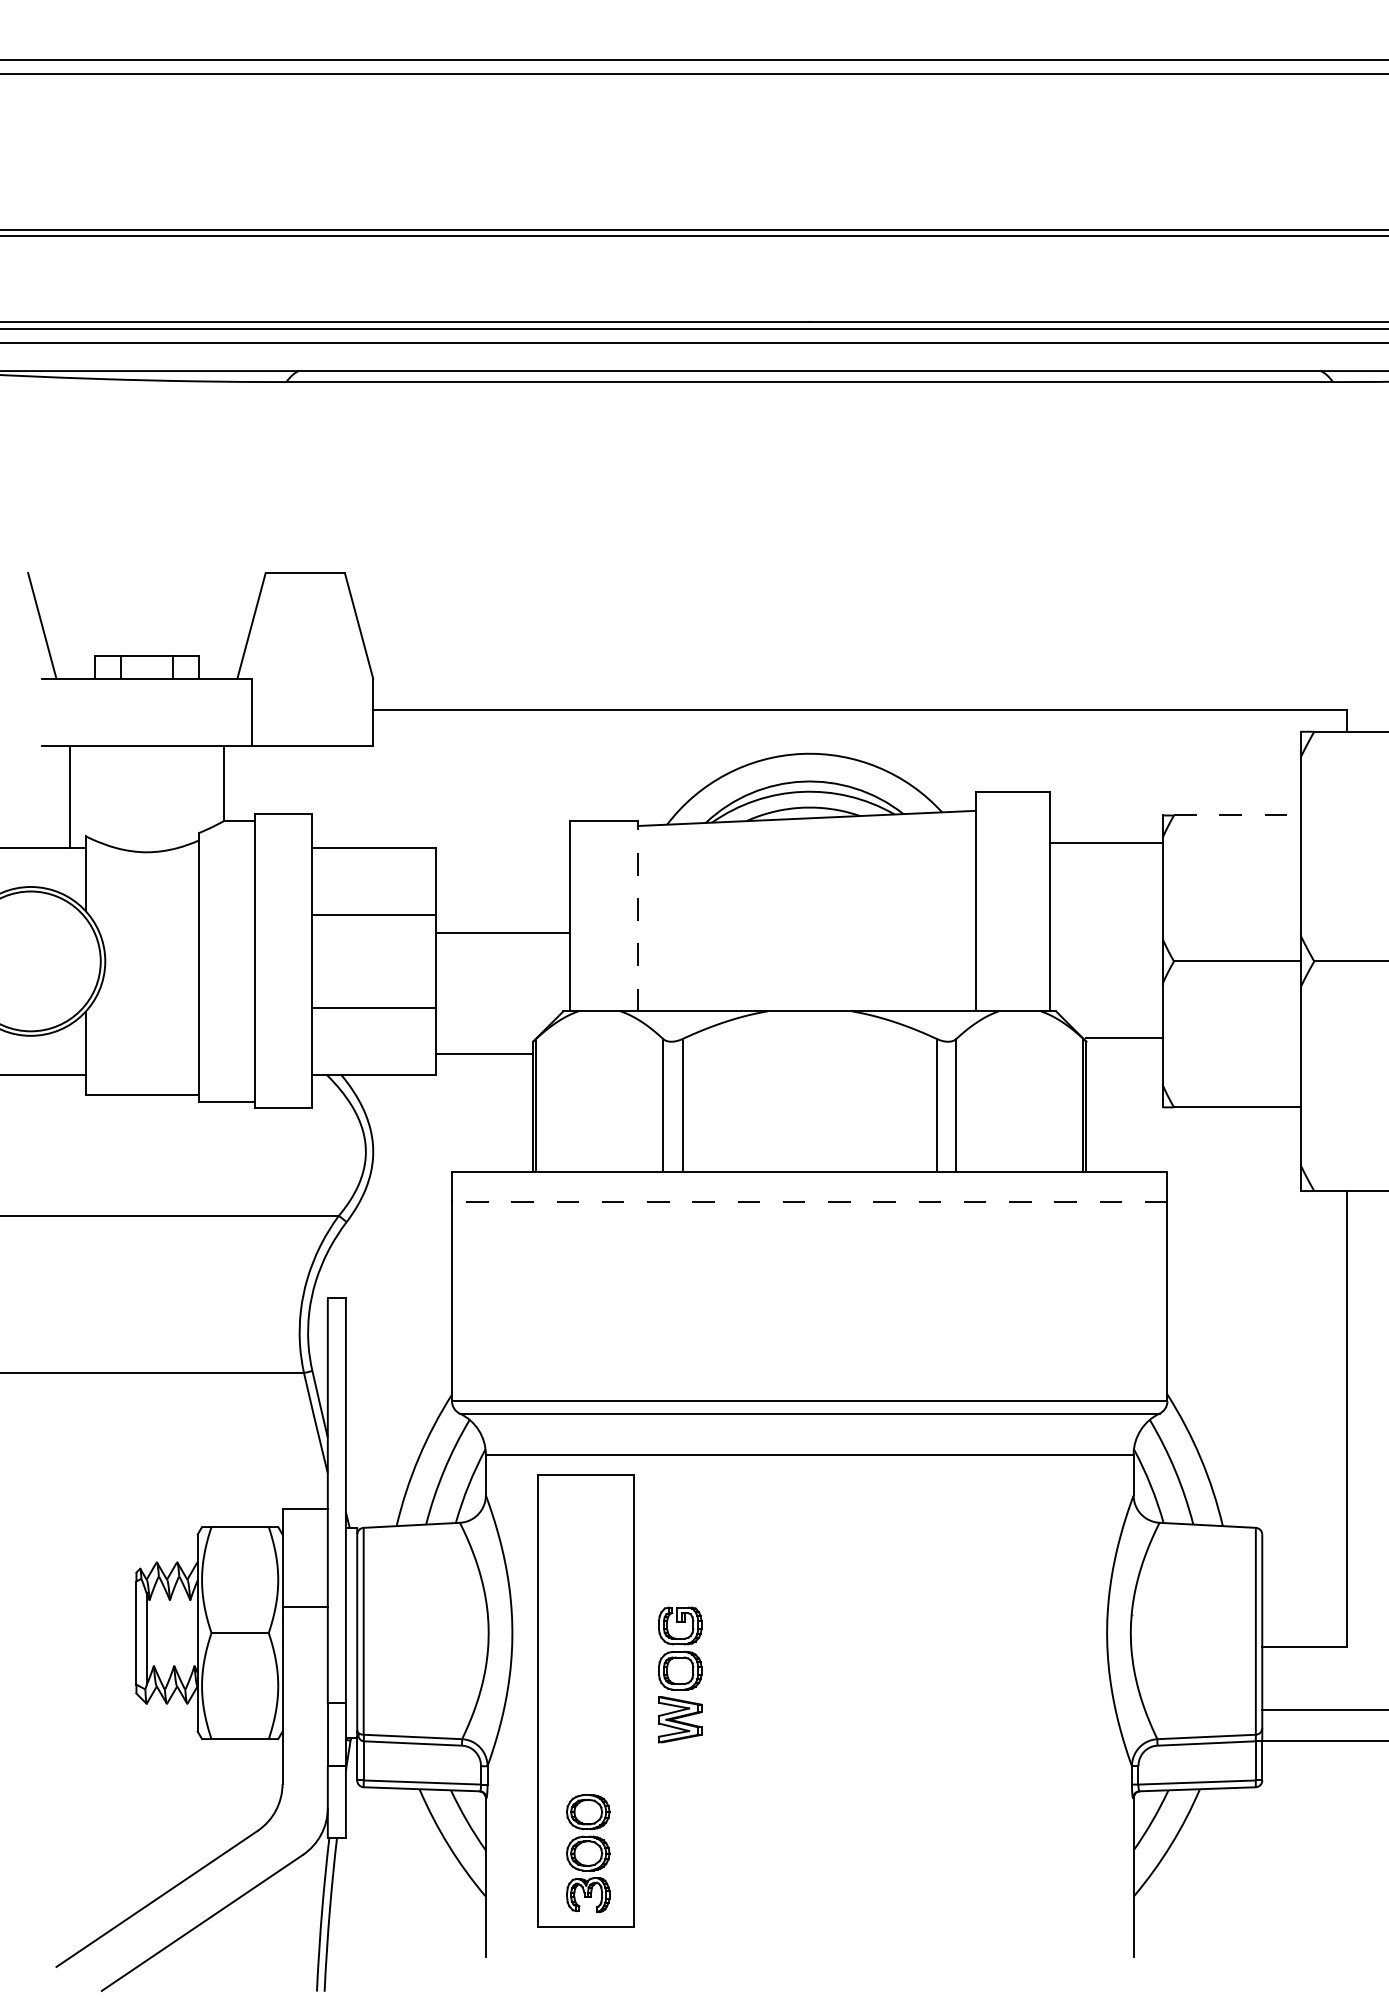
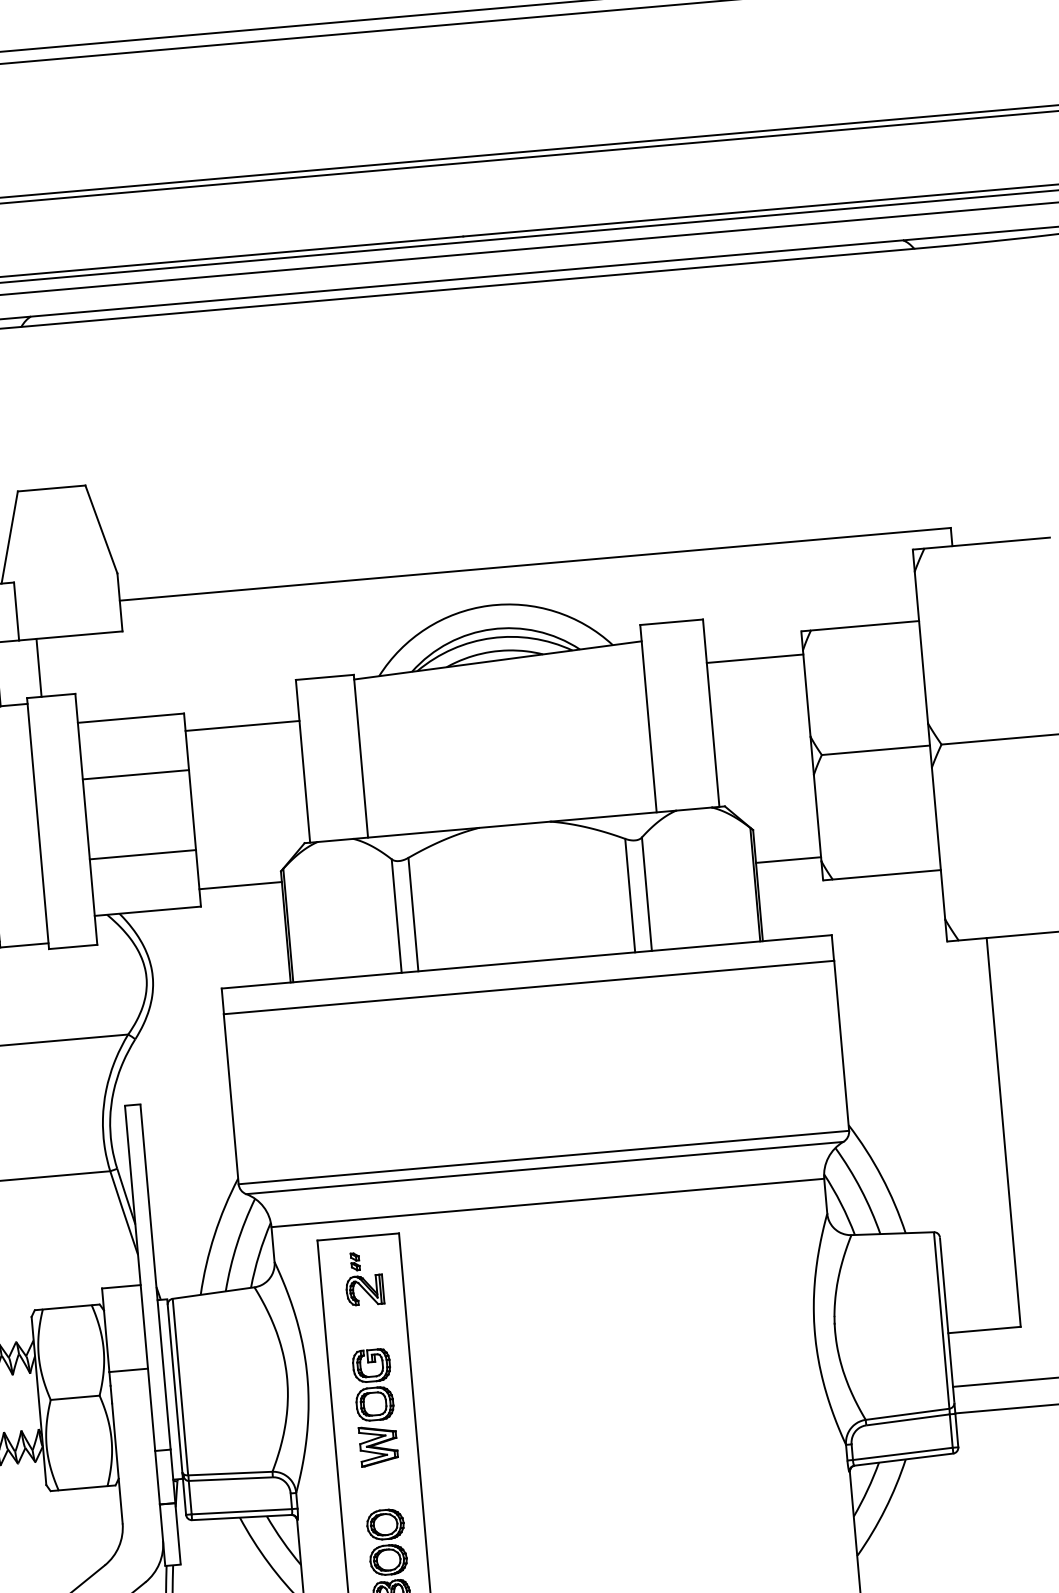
line: (272, 780) -> (39, 667), added
line: (1237, 815) -> (865, 625), dashed -> solid
line: (637, 915) -> (360, 755), dashed -> solid
line: (502, 932) -> (241, 725), moved
line: (1124, 1038) -> (788, 860), moved
line: (809, 1202) -> (528, 987), dashed -> solid
part: (588, 1523) -> (364, 1278), added
part: (680, 1674) -> (375, 1407), moved

